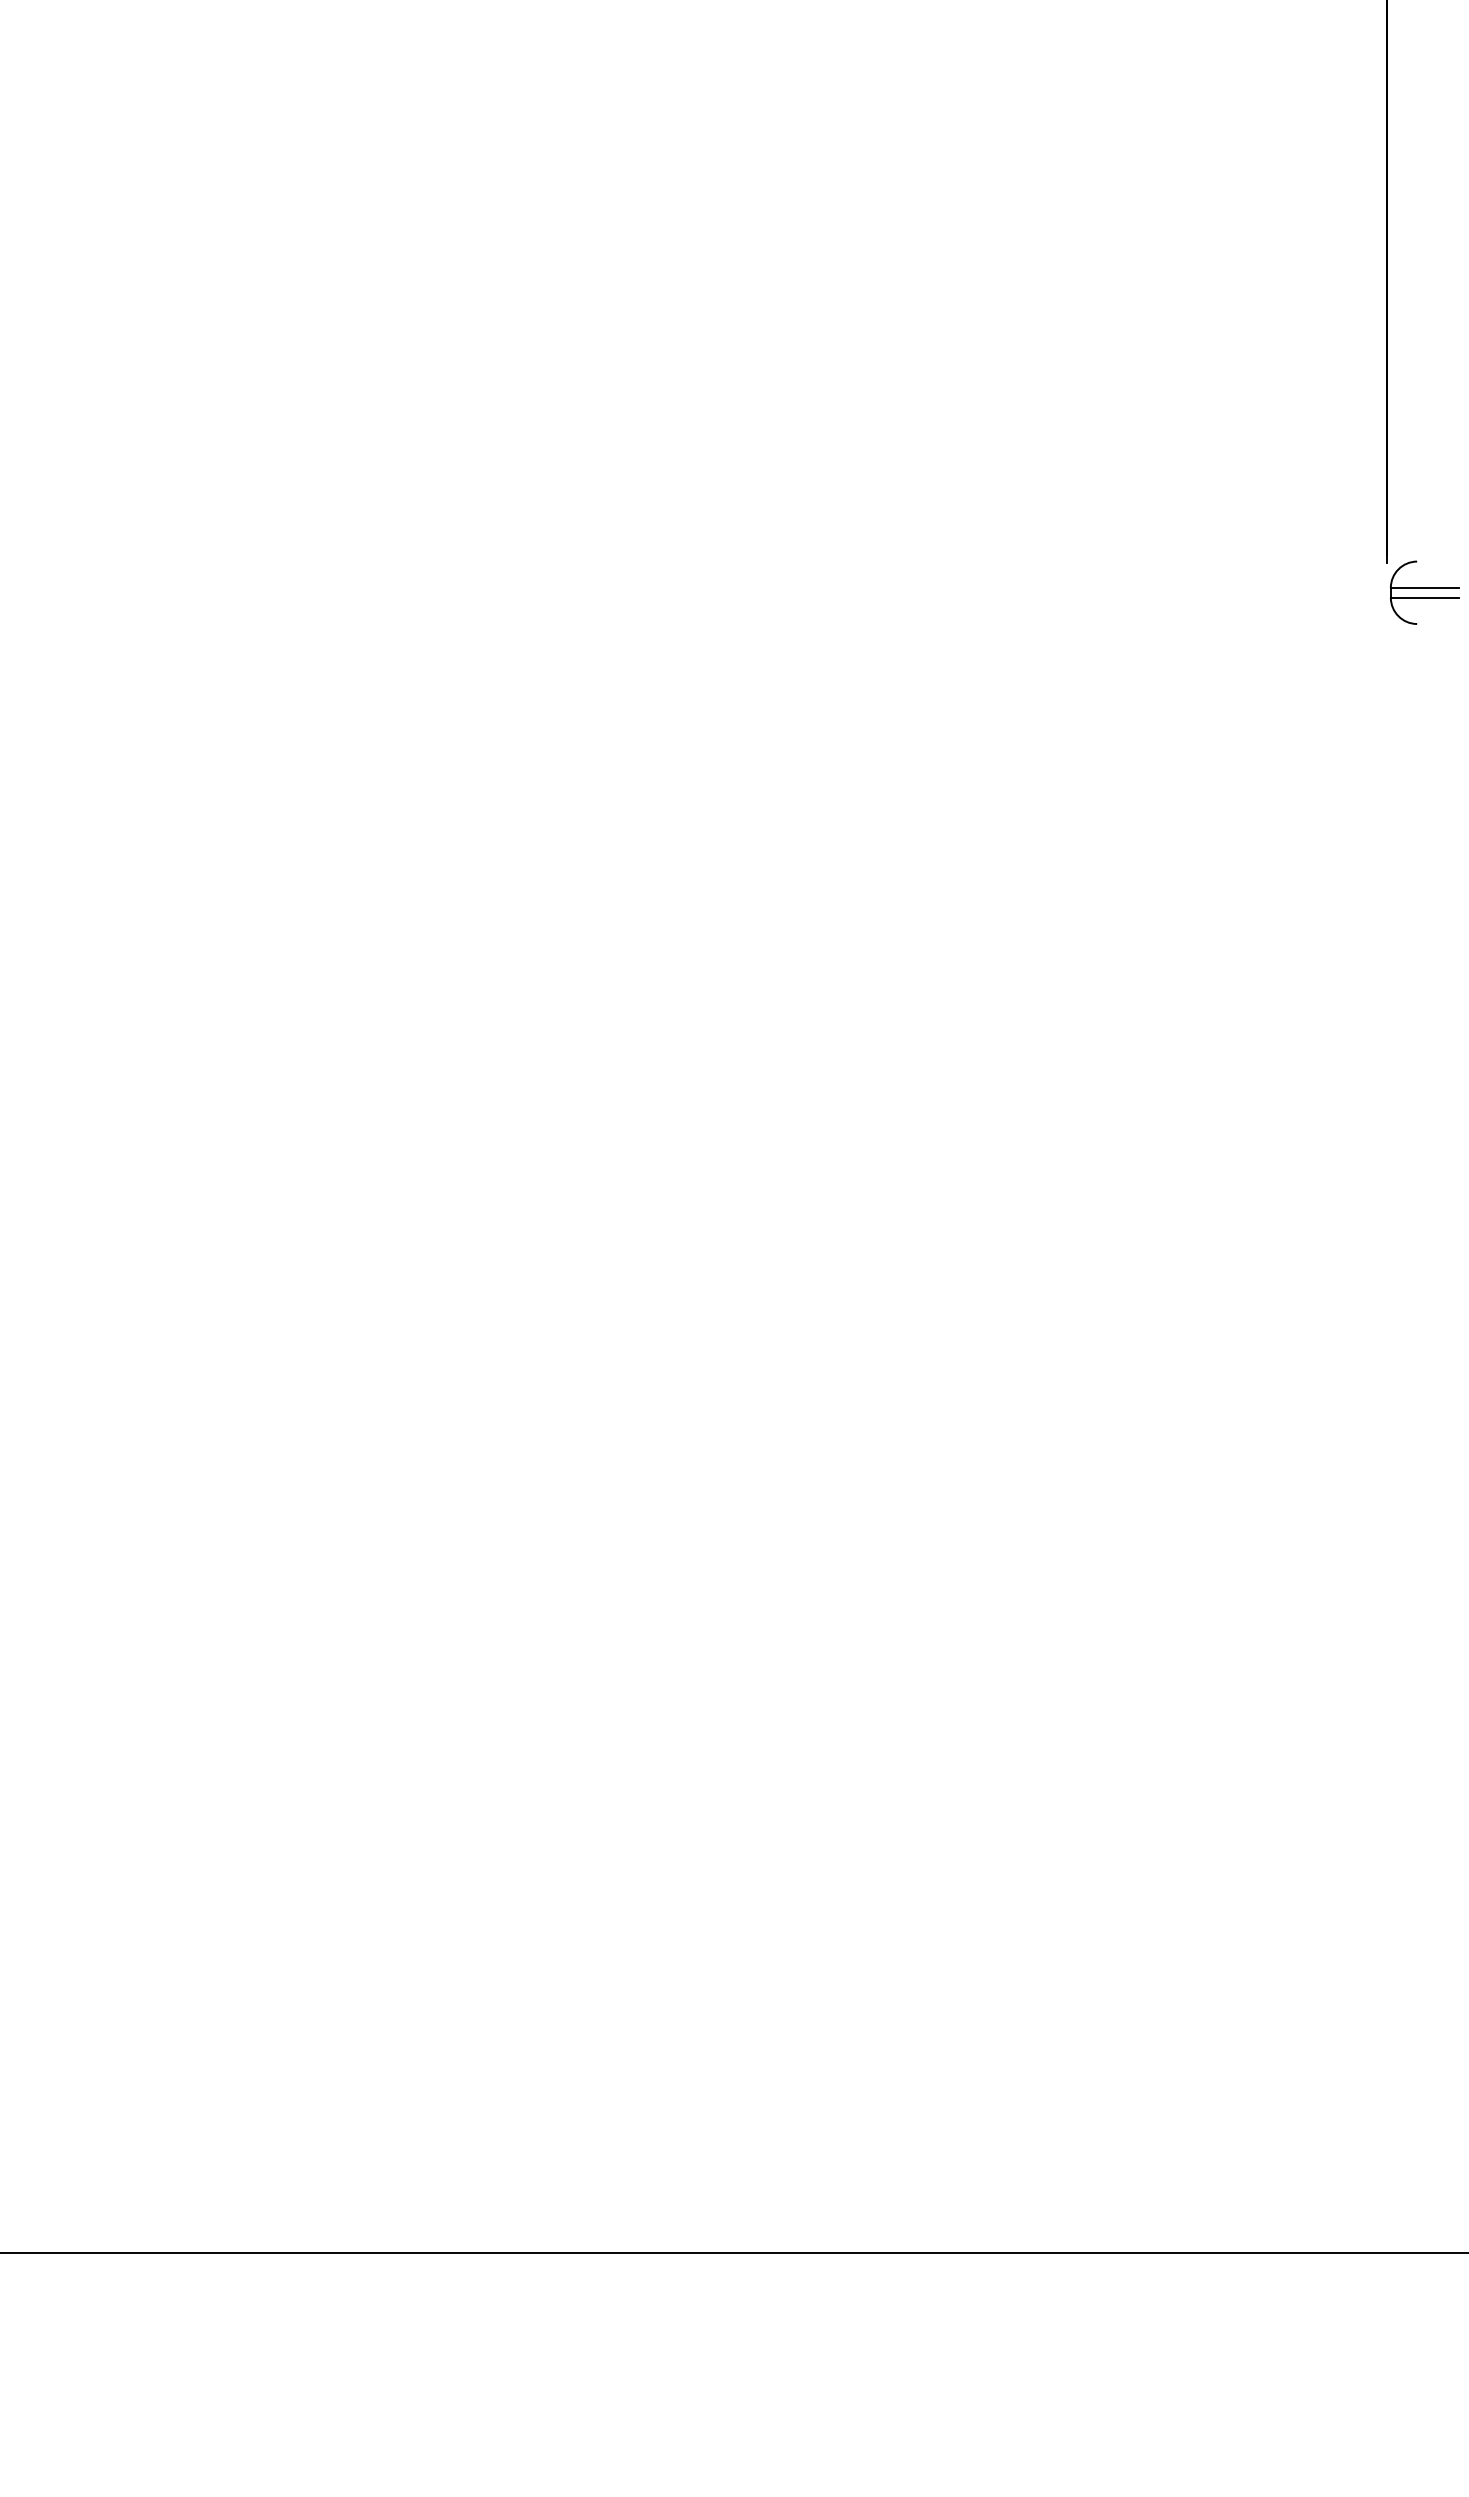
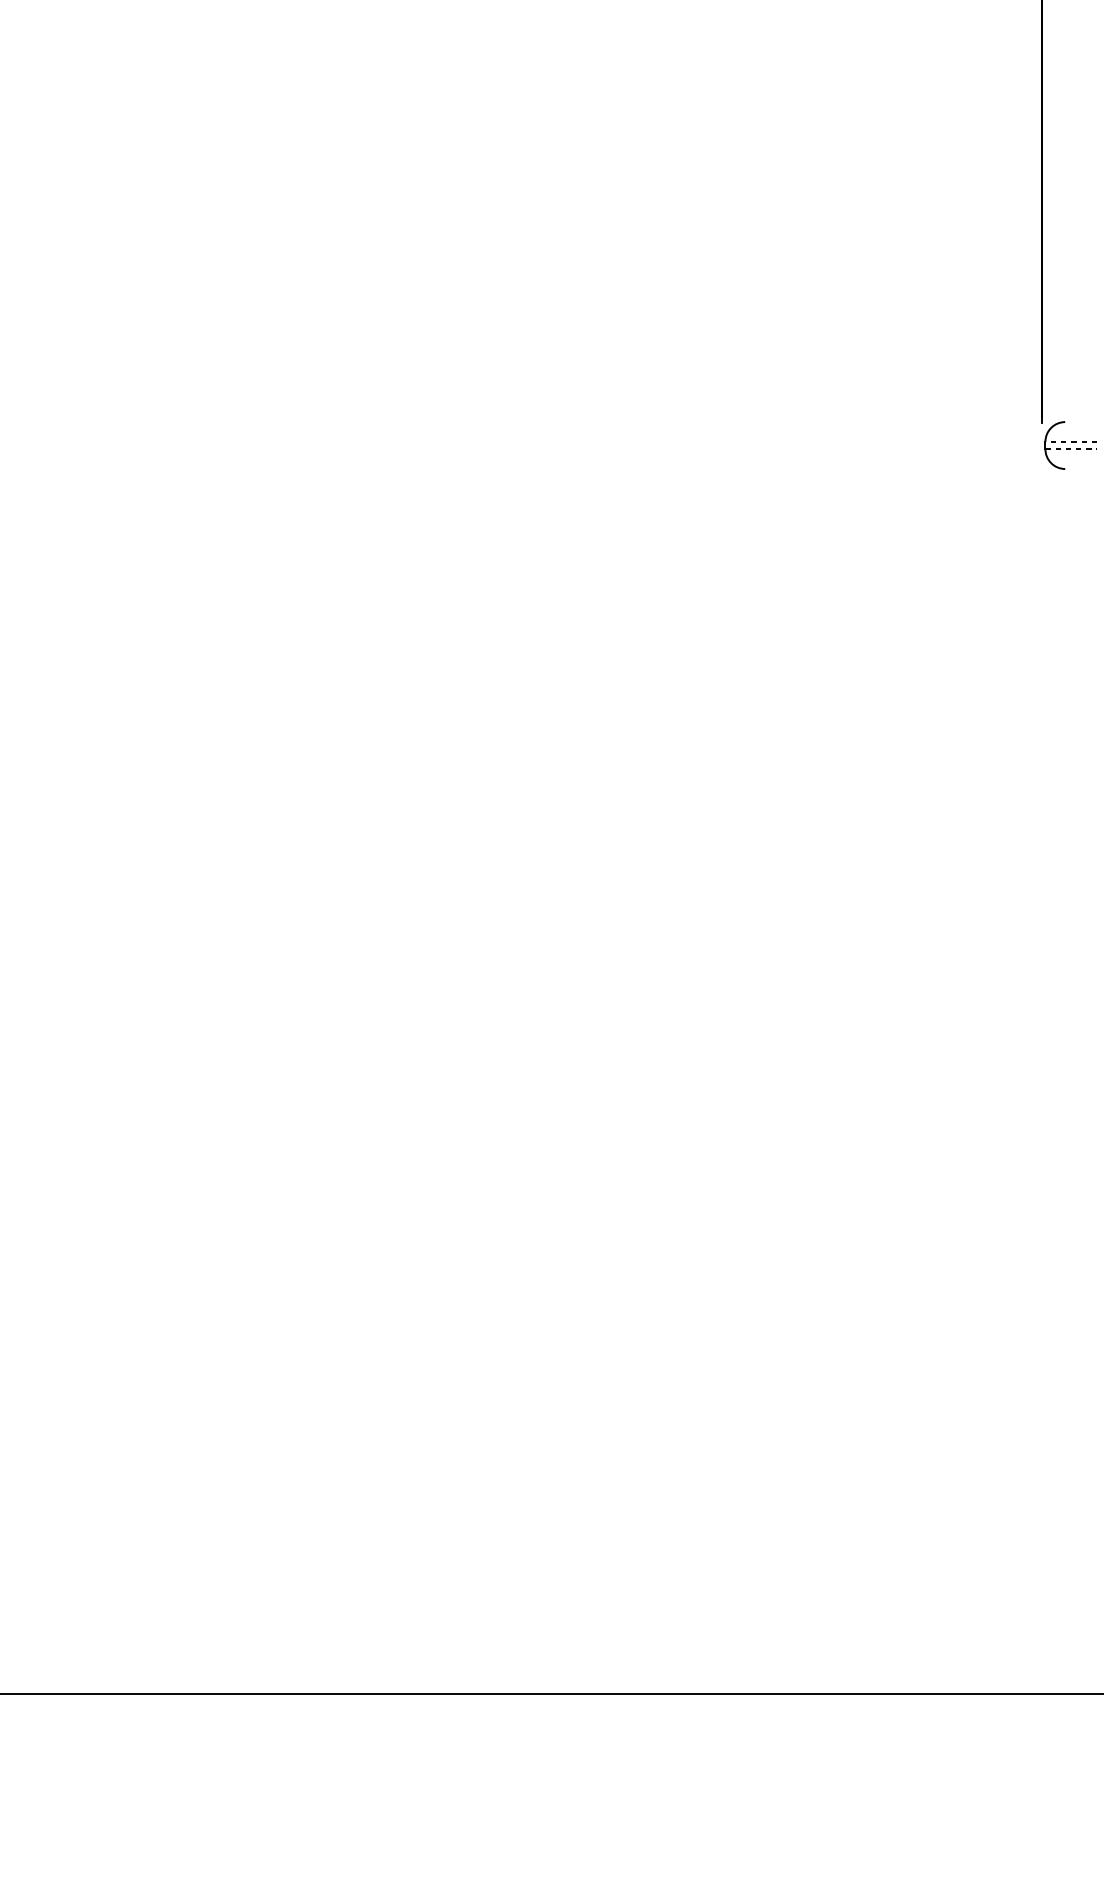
line: (1424, 587) -> (1070, 441), solid -> dashed
line: (1425, 597) -> (1071, 449), solid -> dashed

